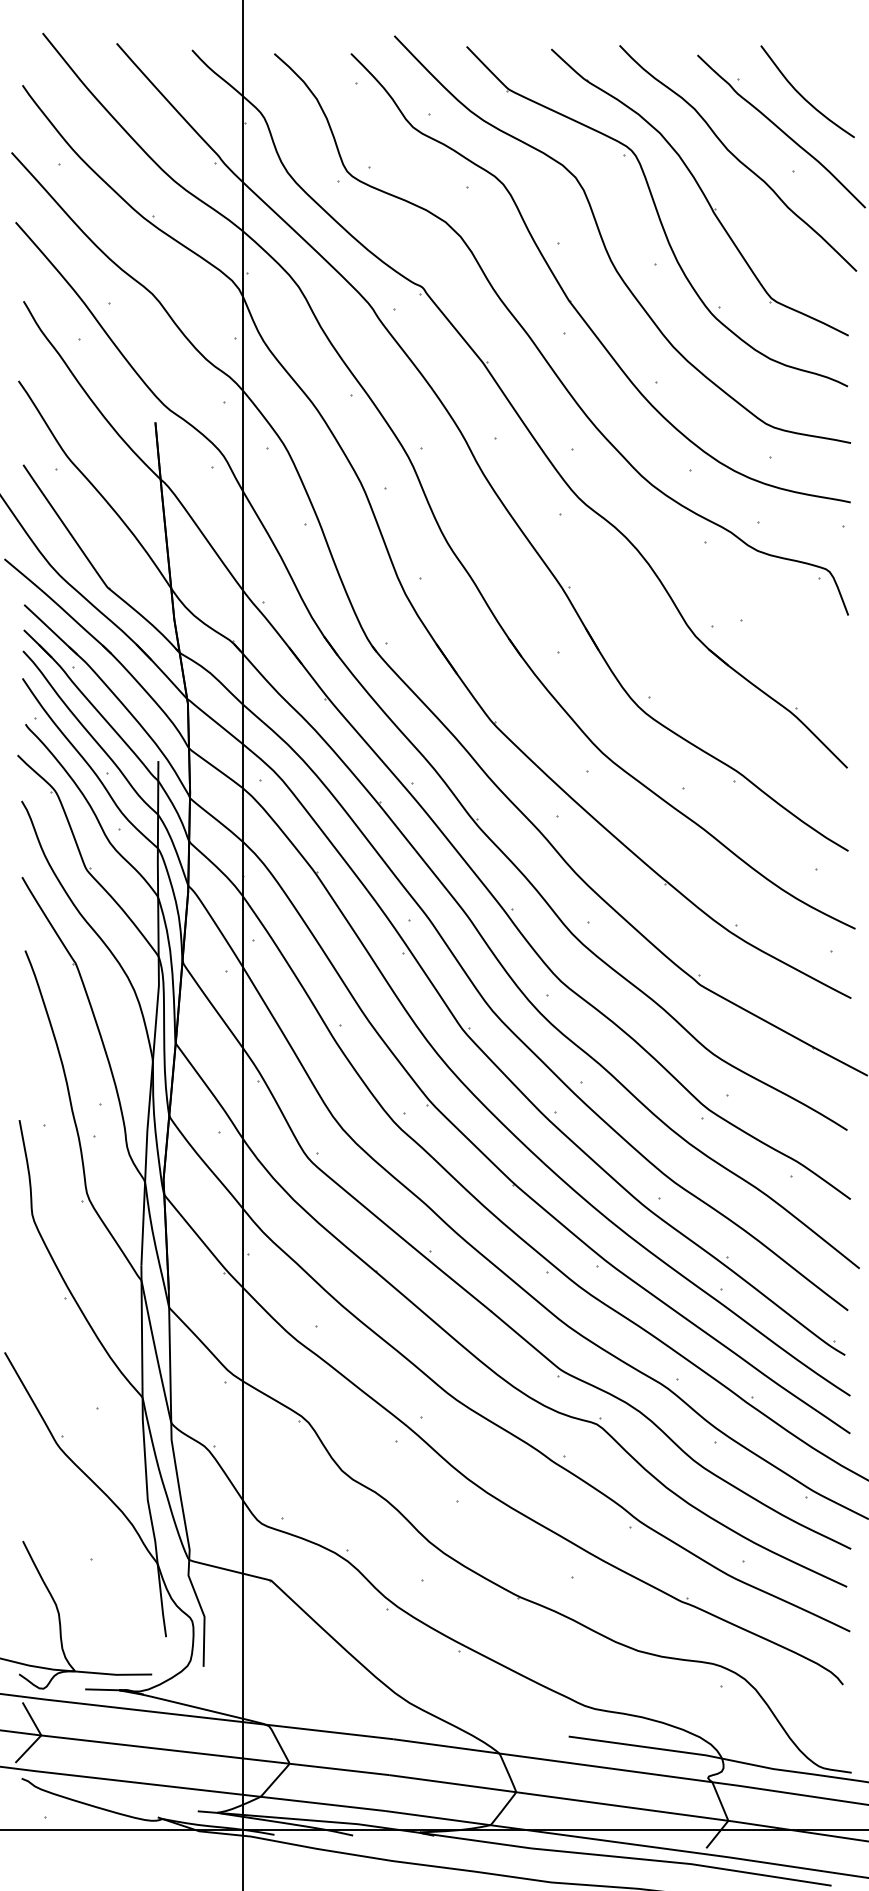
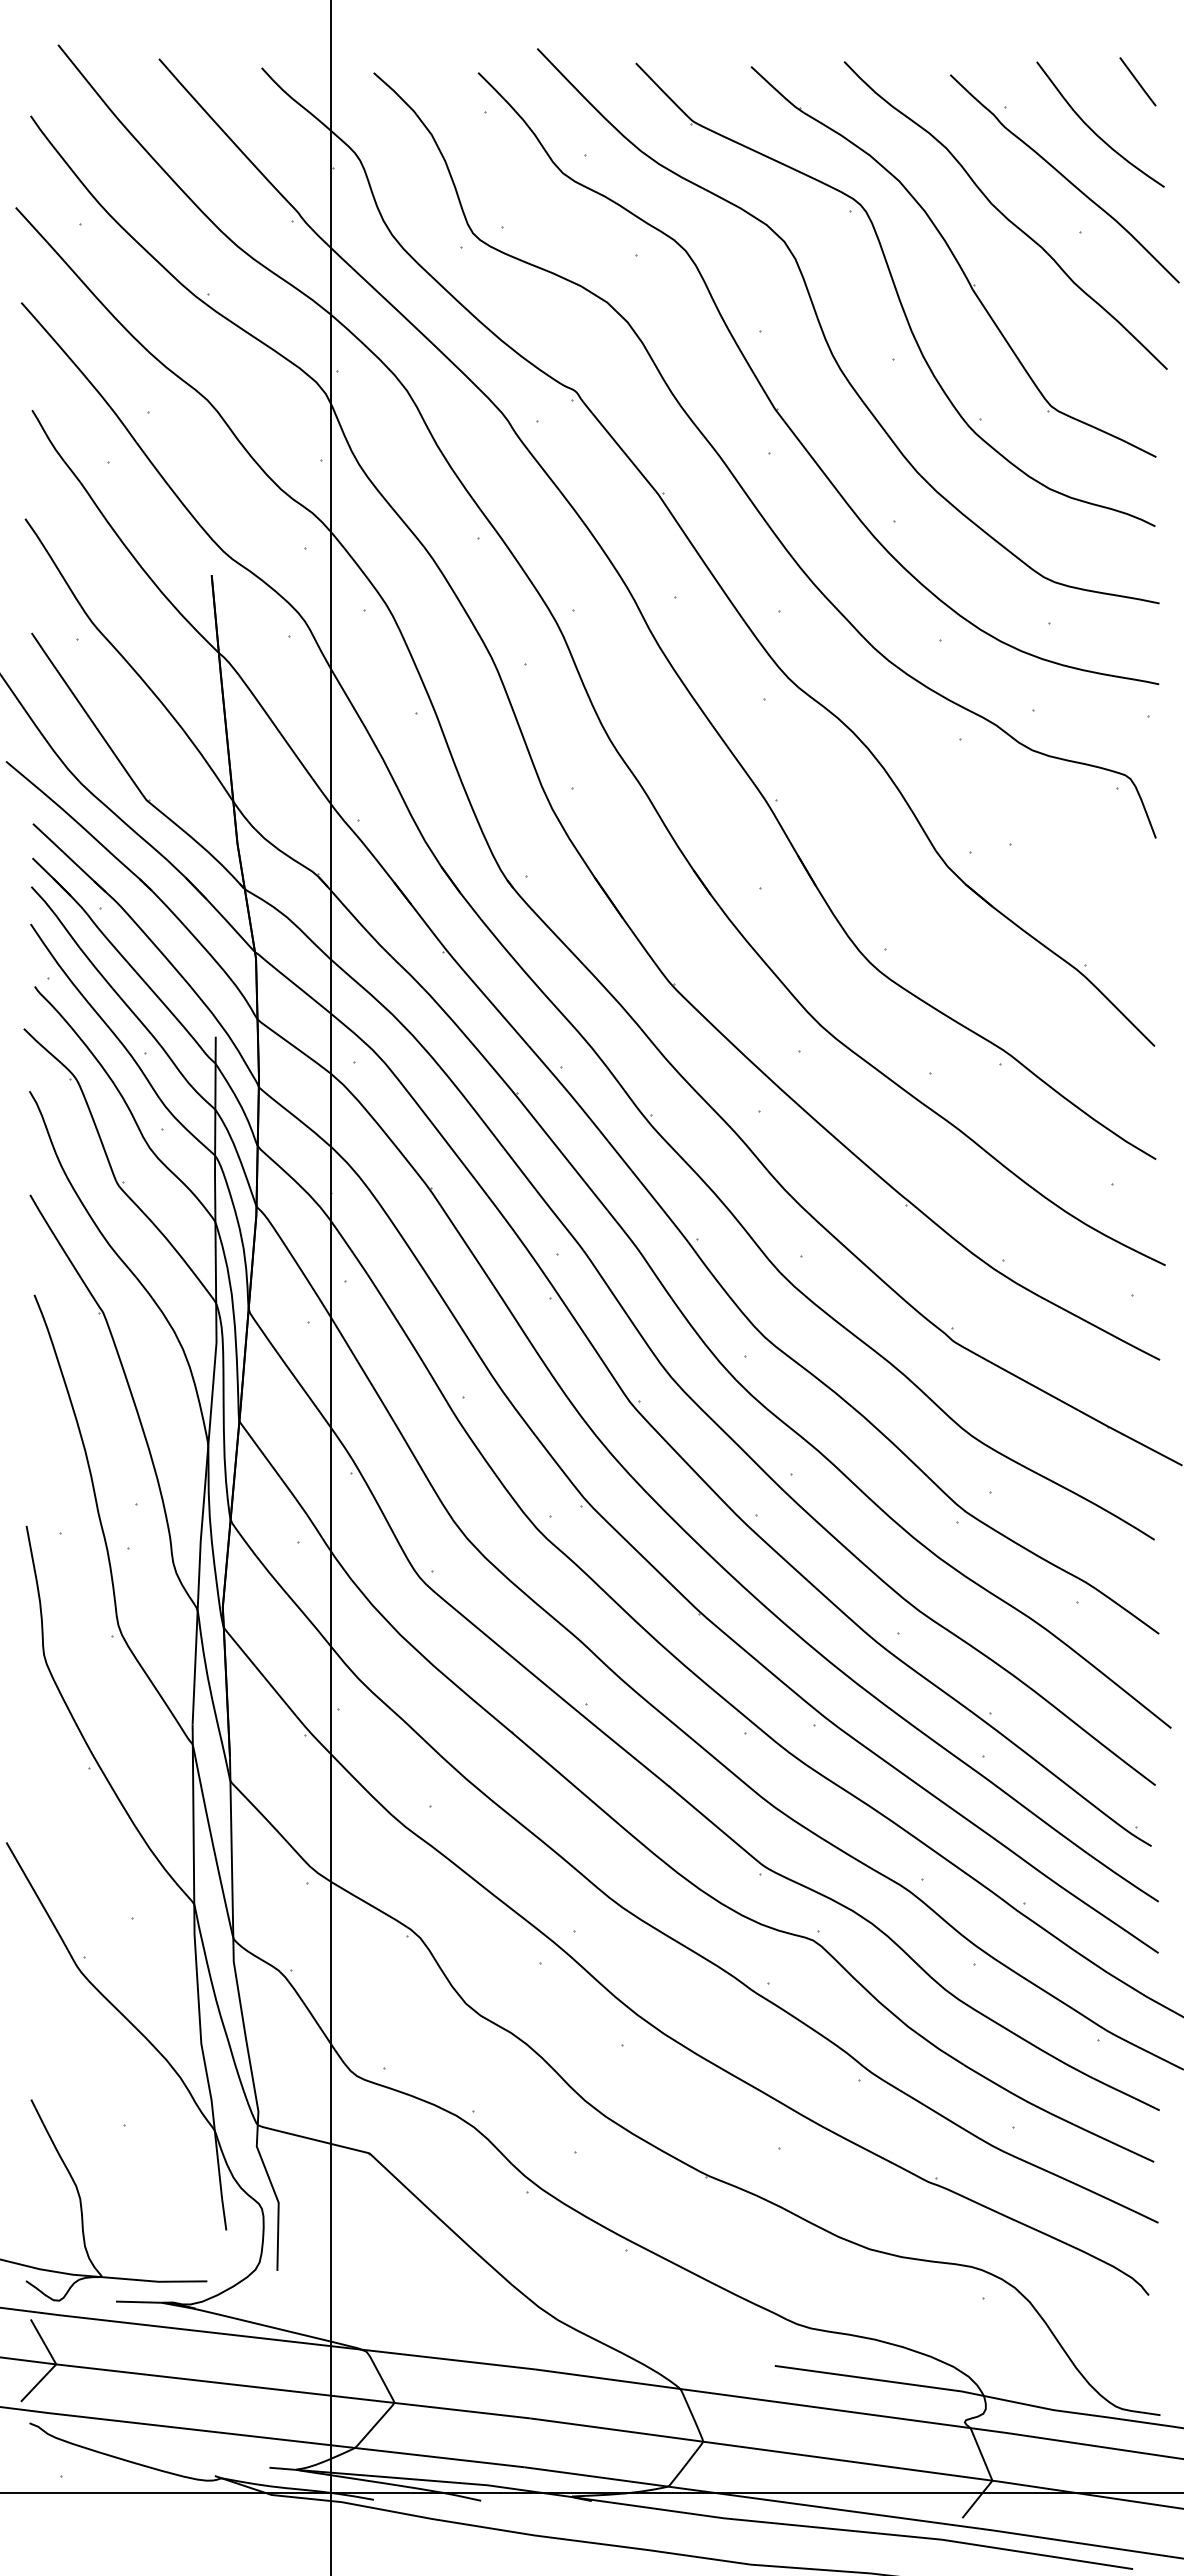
line: (834, 60) -> (1137, 81), added

